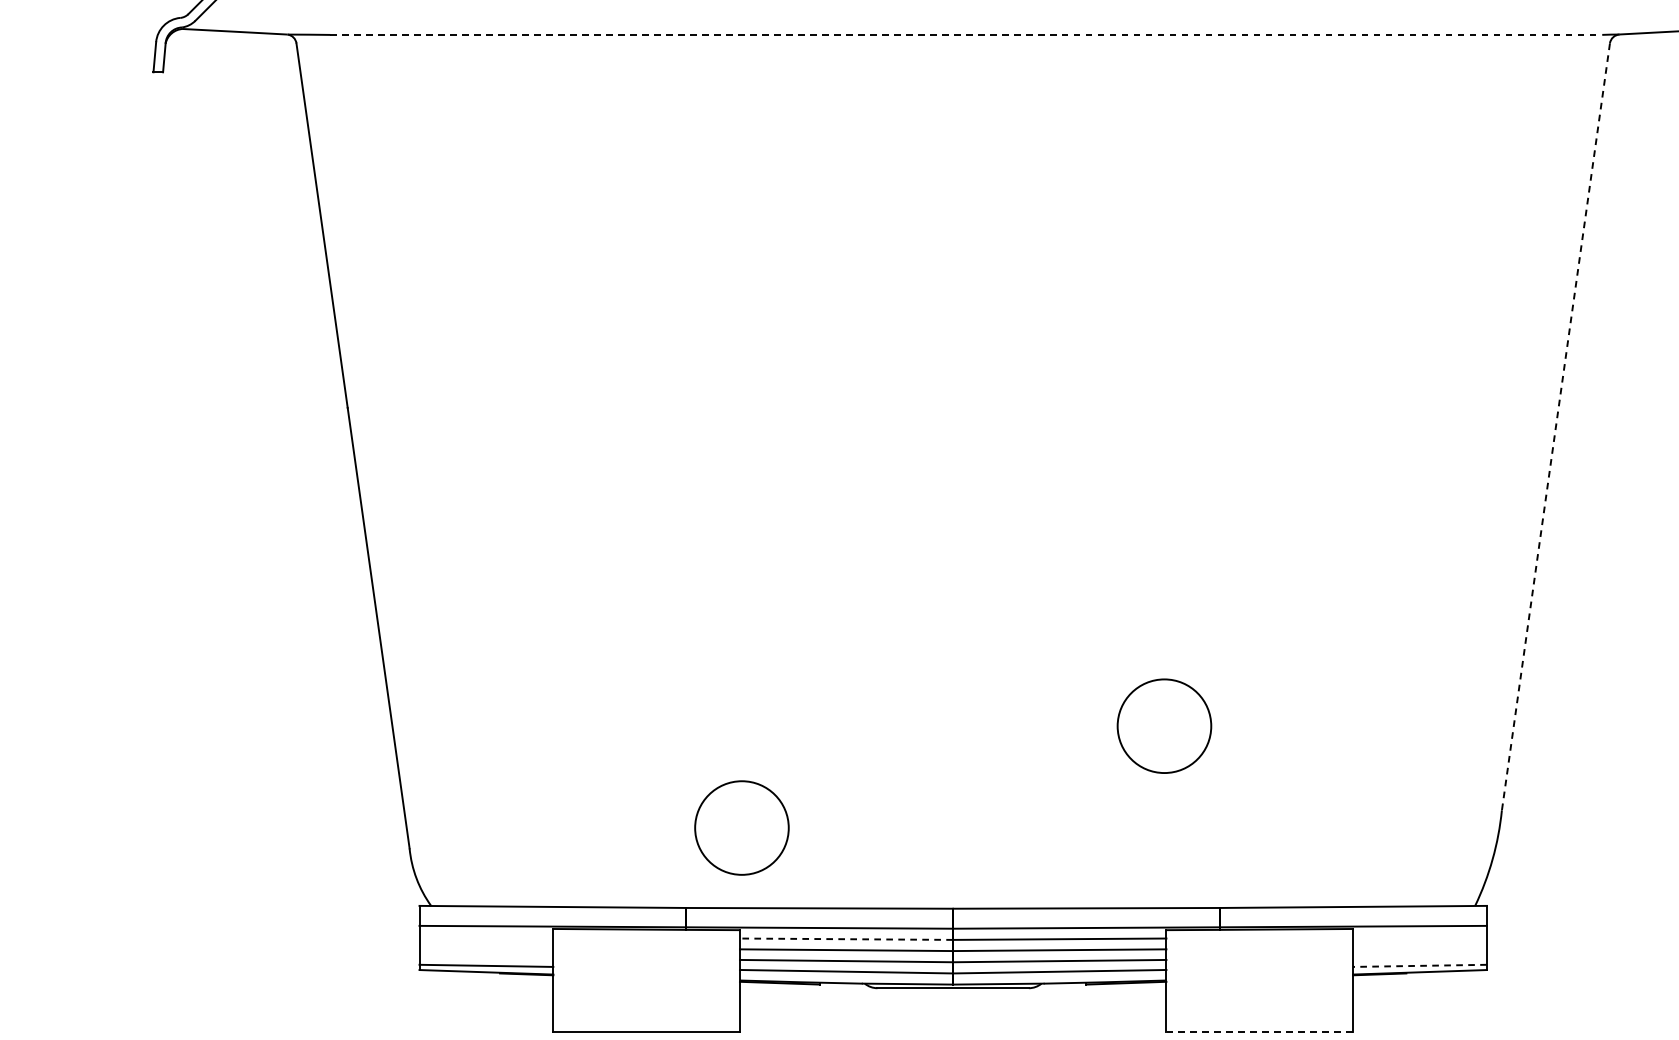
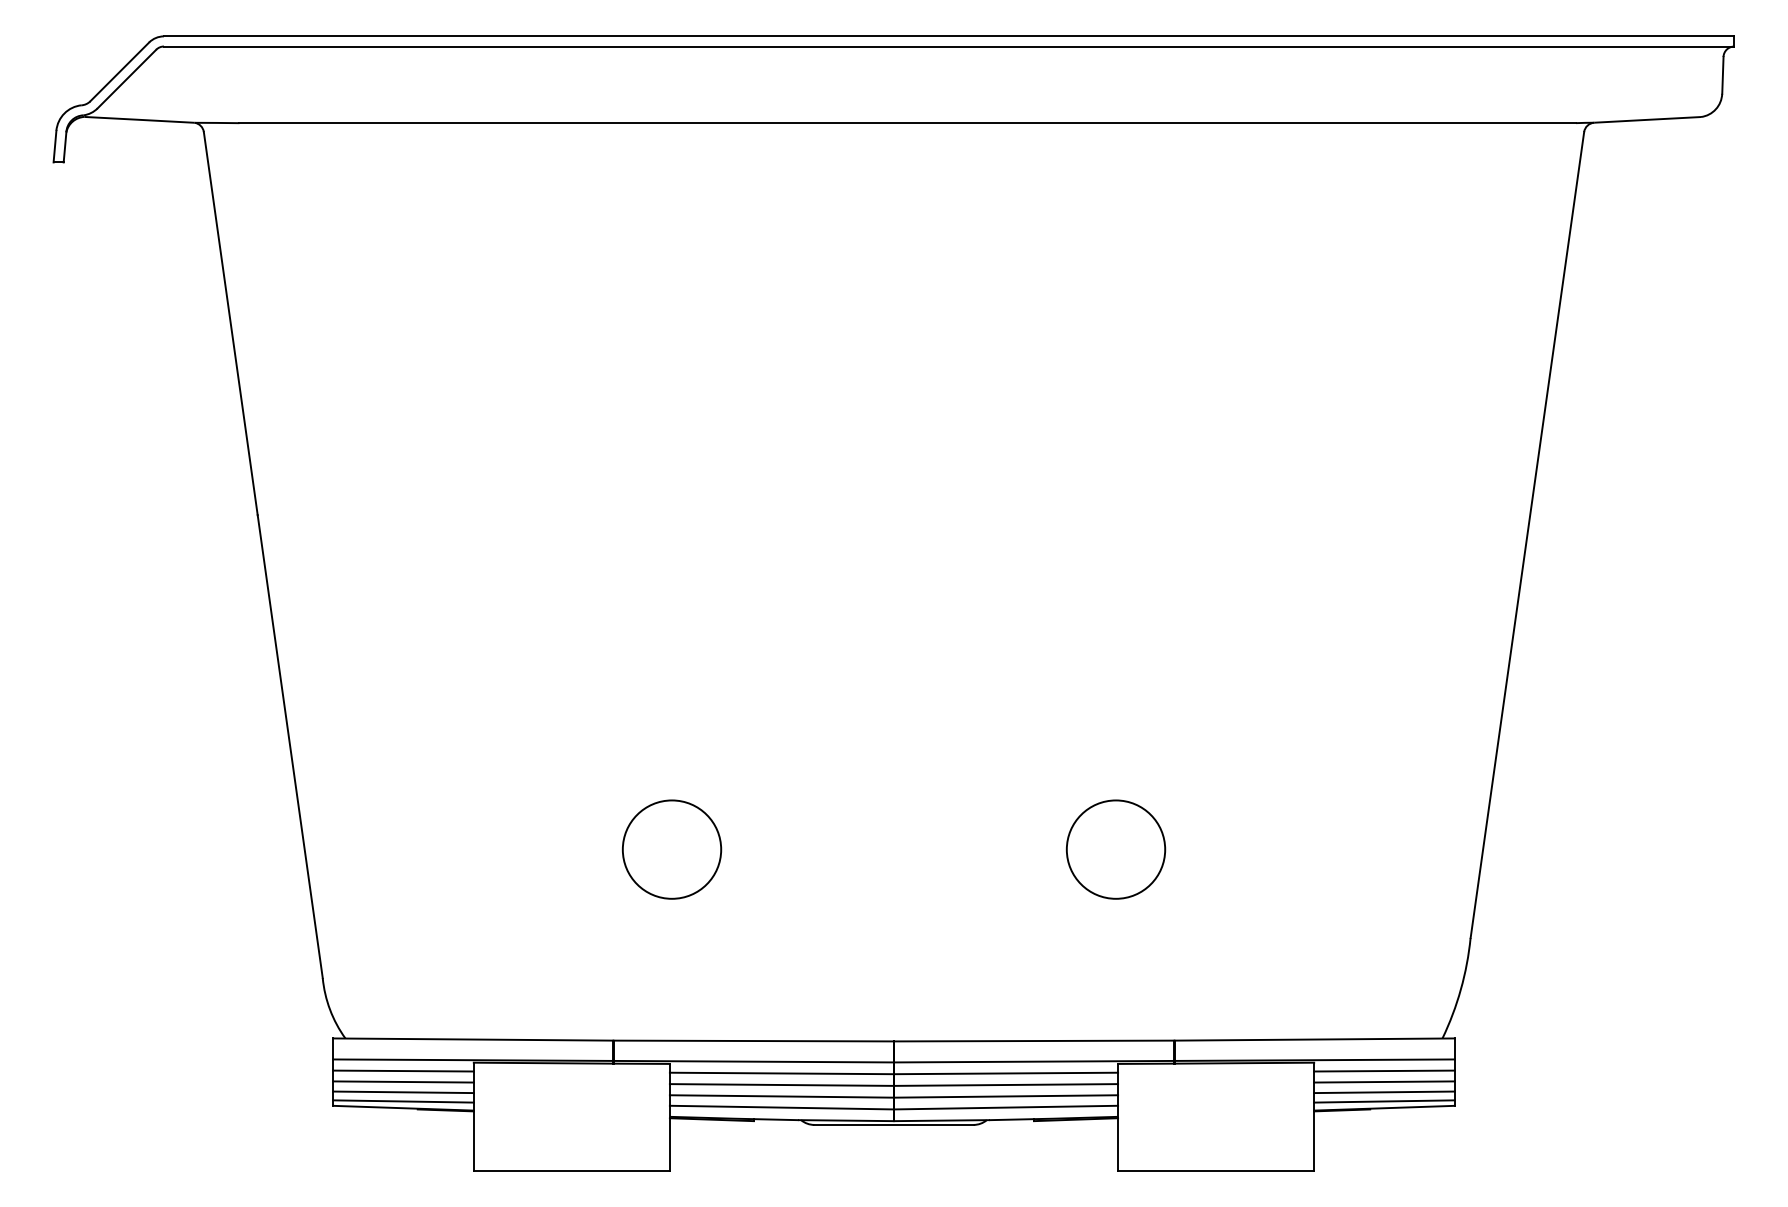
line: (967, 35) -> (908, 123), dashed -> solid
line: (1556, 427) -> (1527, 535), dashed -> solid
circle: (741, 827) -> (671, 849), moved
line: (486, 936) -> (403, 1070), added
line: (1419, 936) -> (1384, 1070), added
line: (846, 939) -> (781, 1073), dashed -> solid
line: (486, 946) -> (403, 1081), added
line: (1419, 946) -> (1384, 1081), added
line: (486, 957) -> (403, 1092), added
line: (1419, 957) -> (1384, 1092), added
line: (1419, 965) -> (1383, 1101), dashed -> solid
line: (1259, 1031) -> (1215, 1170), dashed -> solid

